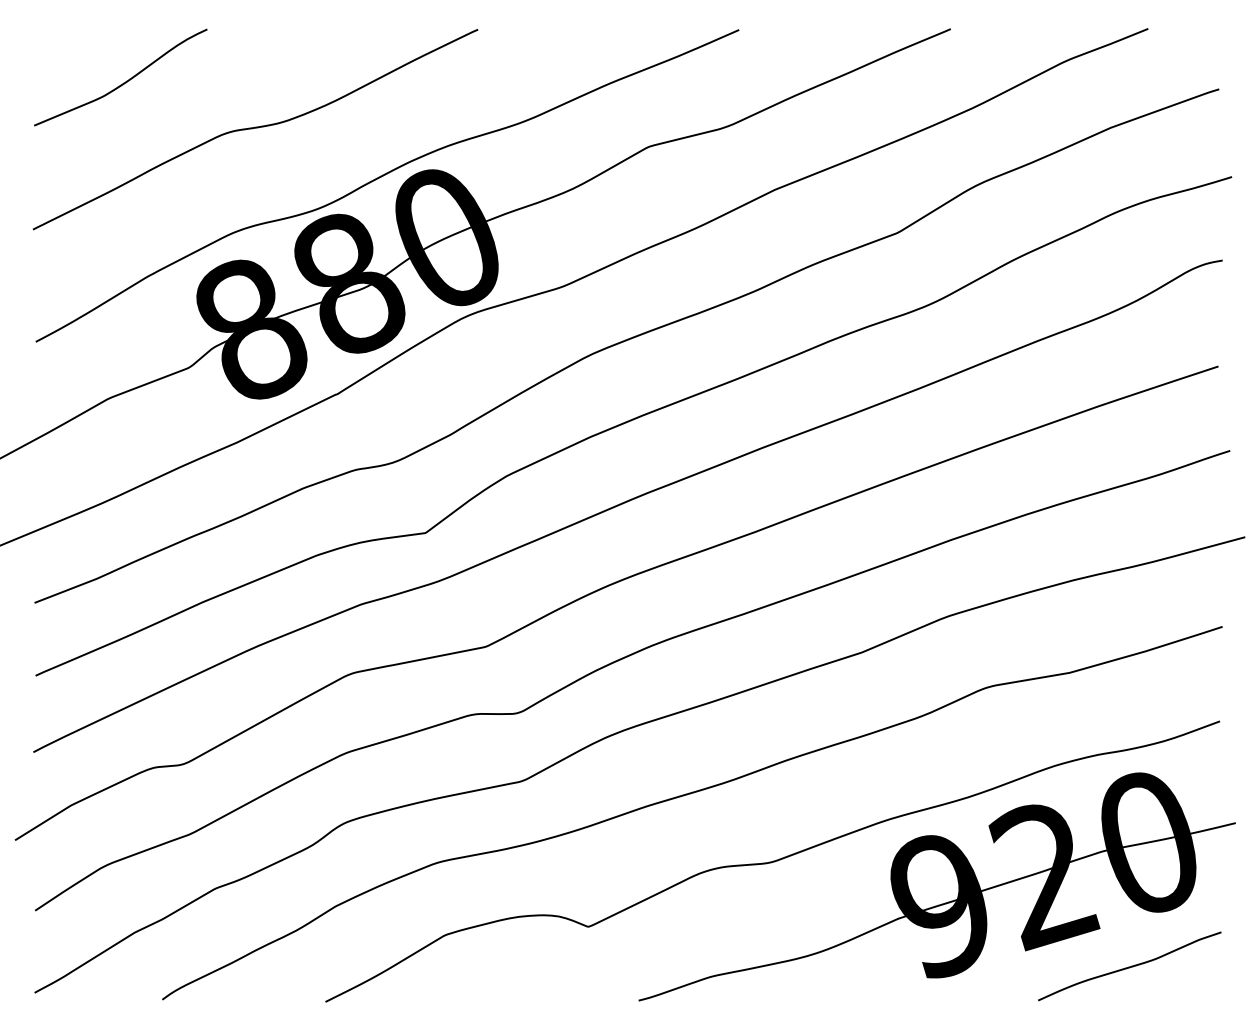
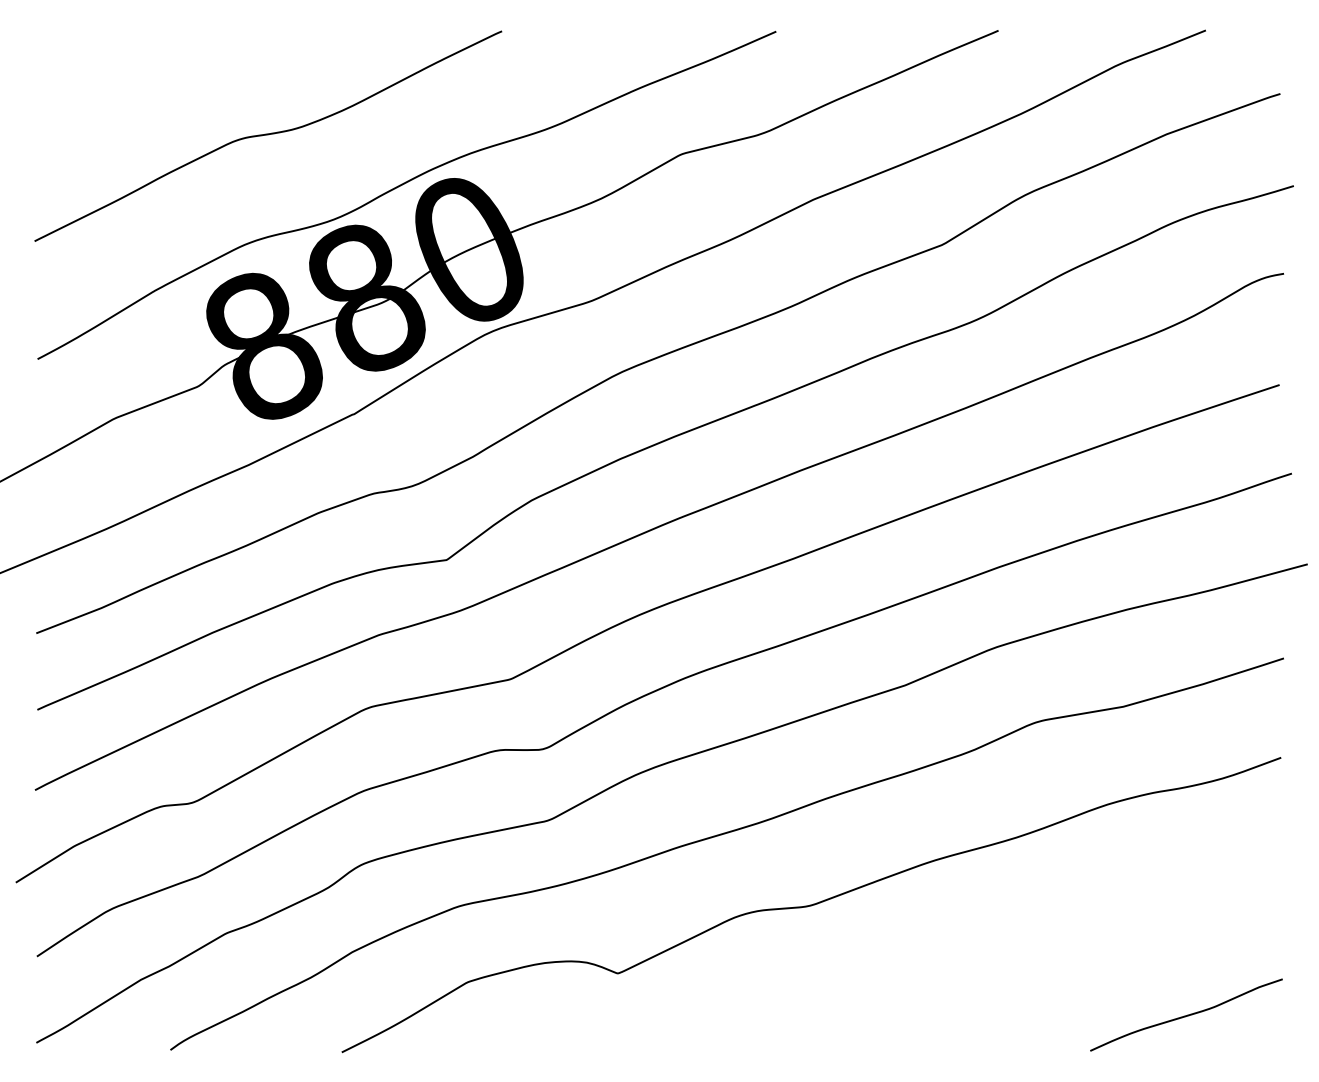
curve: (124, 82) -> (130, 86), removed
part: (936, 886) -> (983, 931), removed

